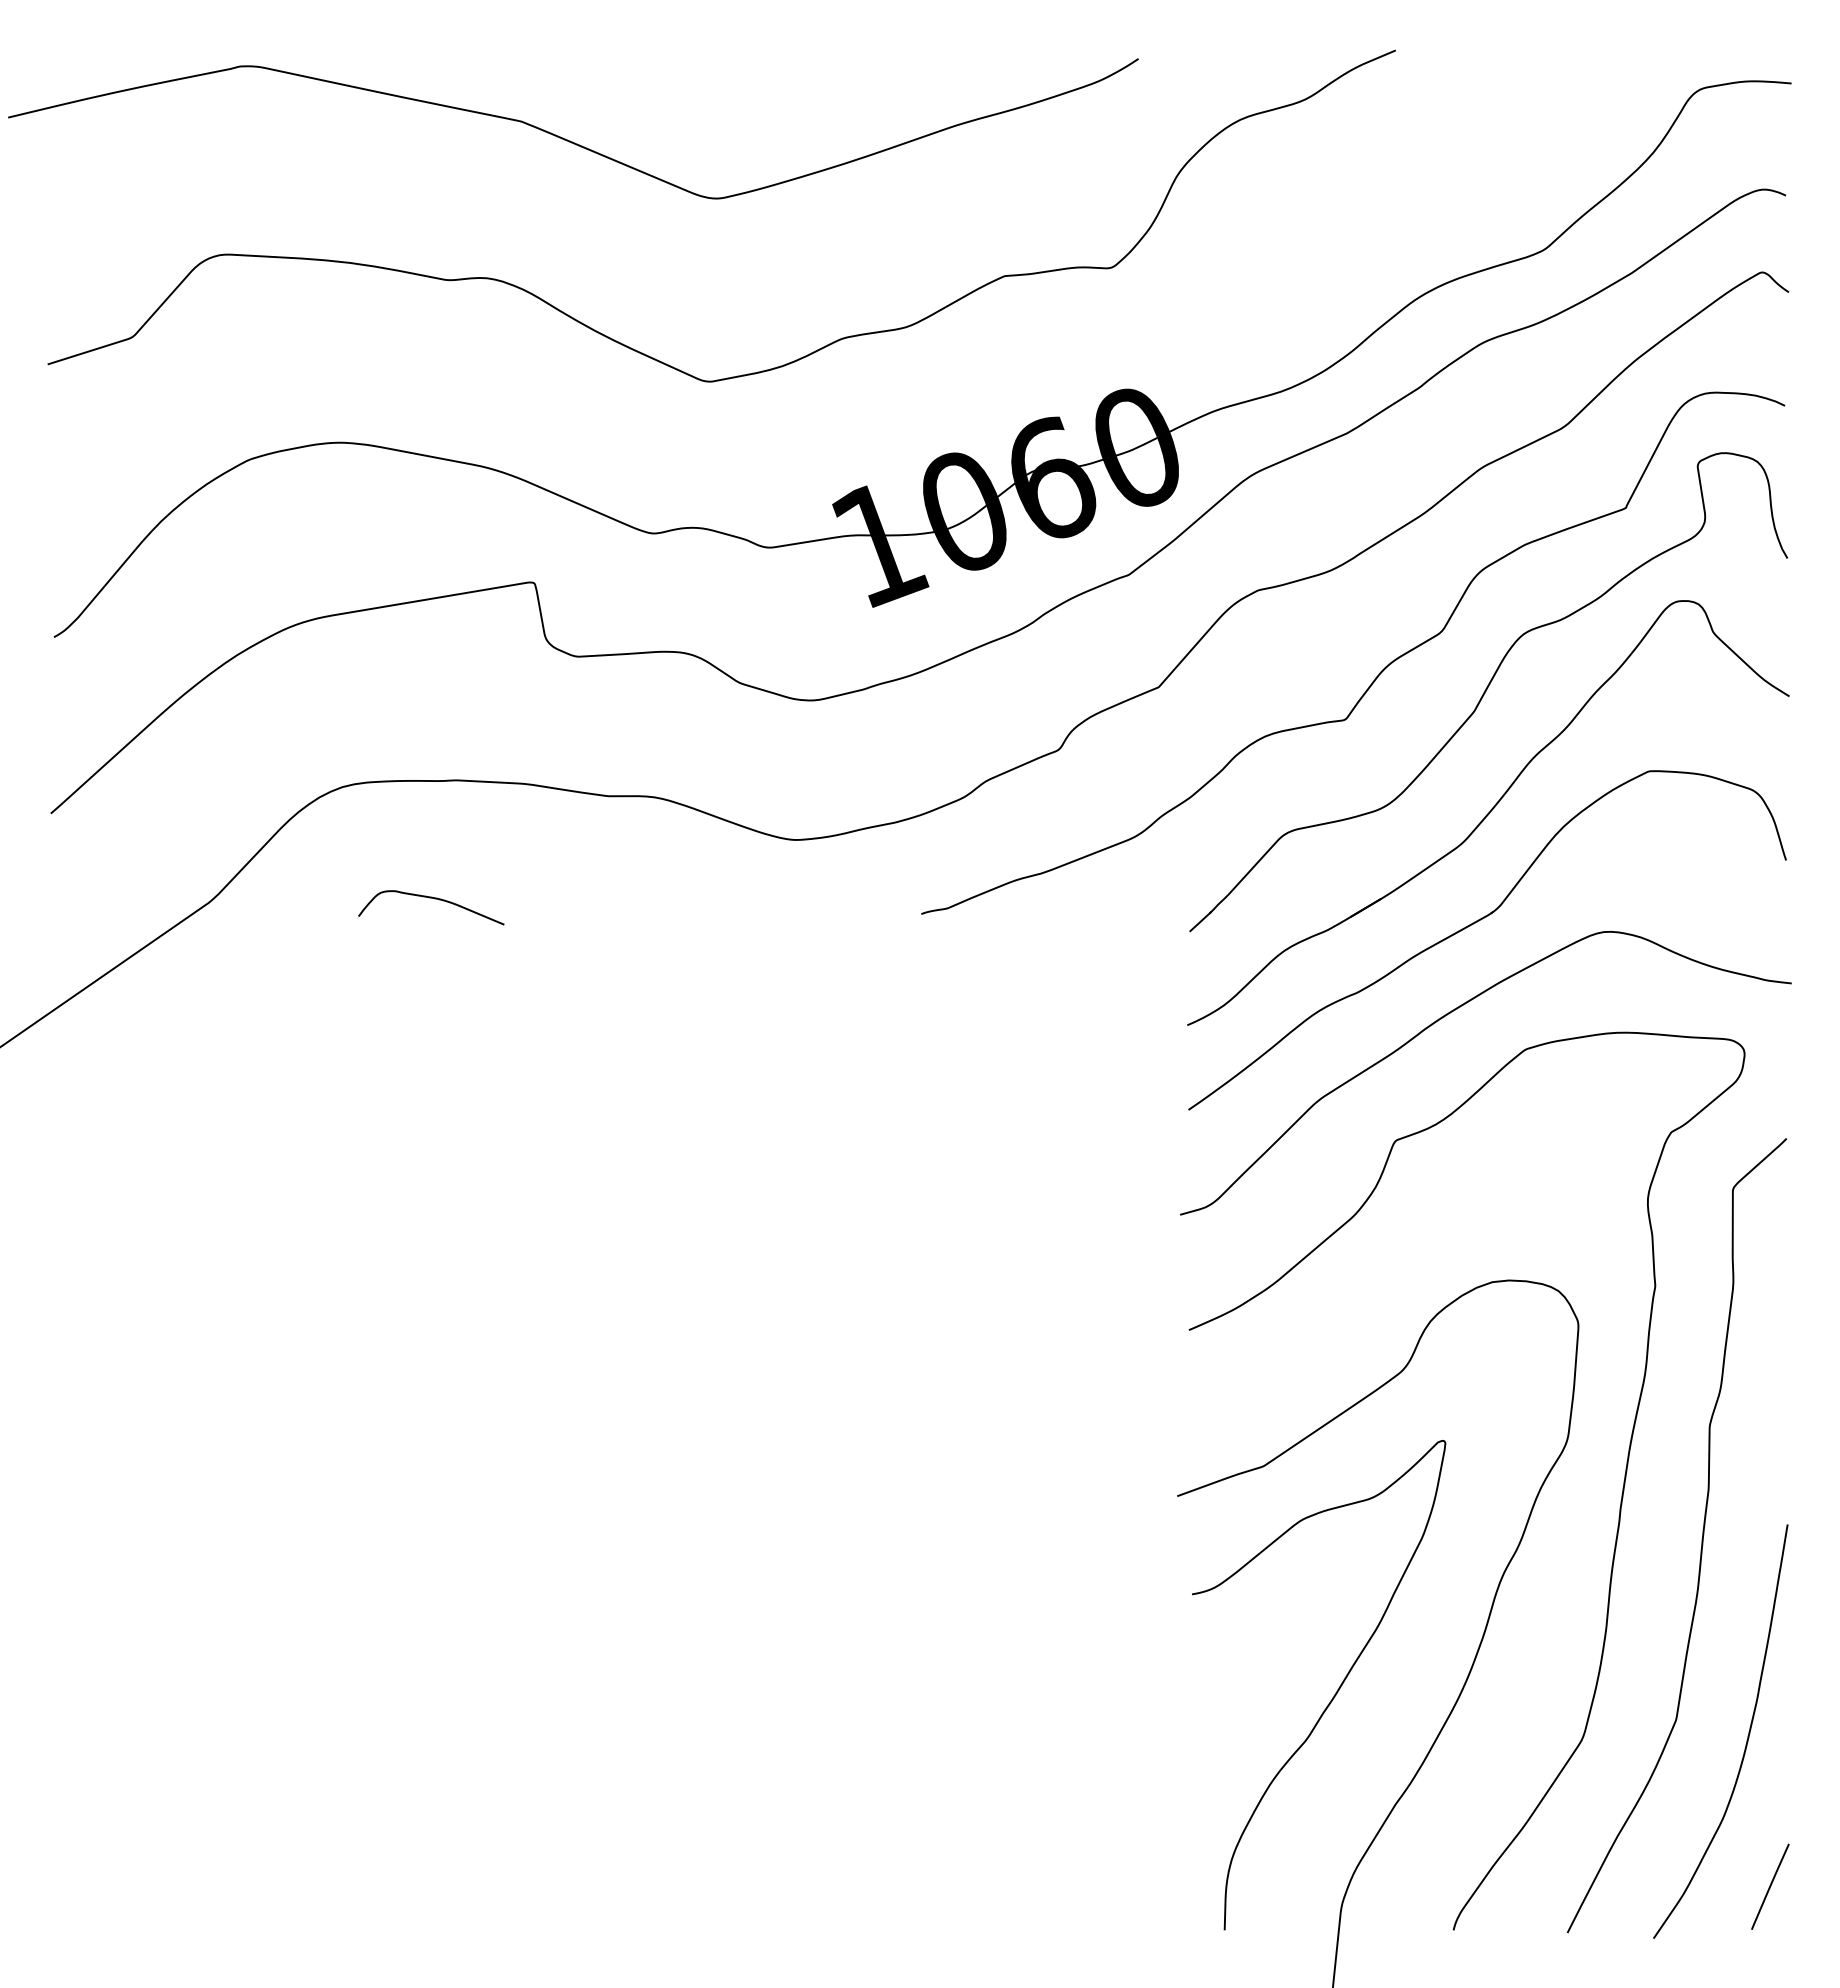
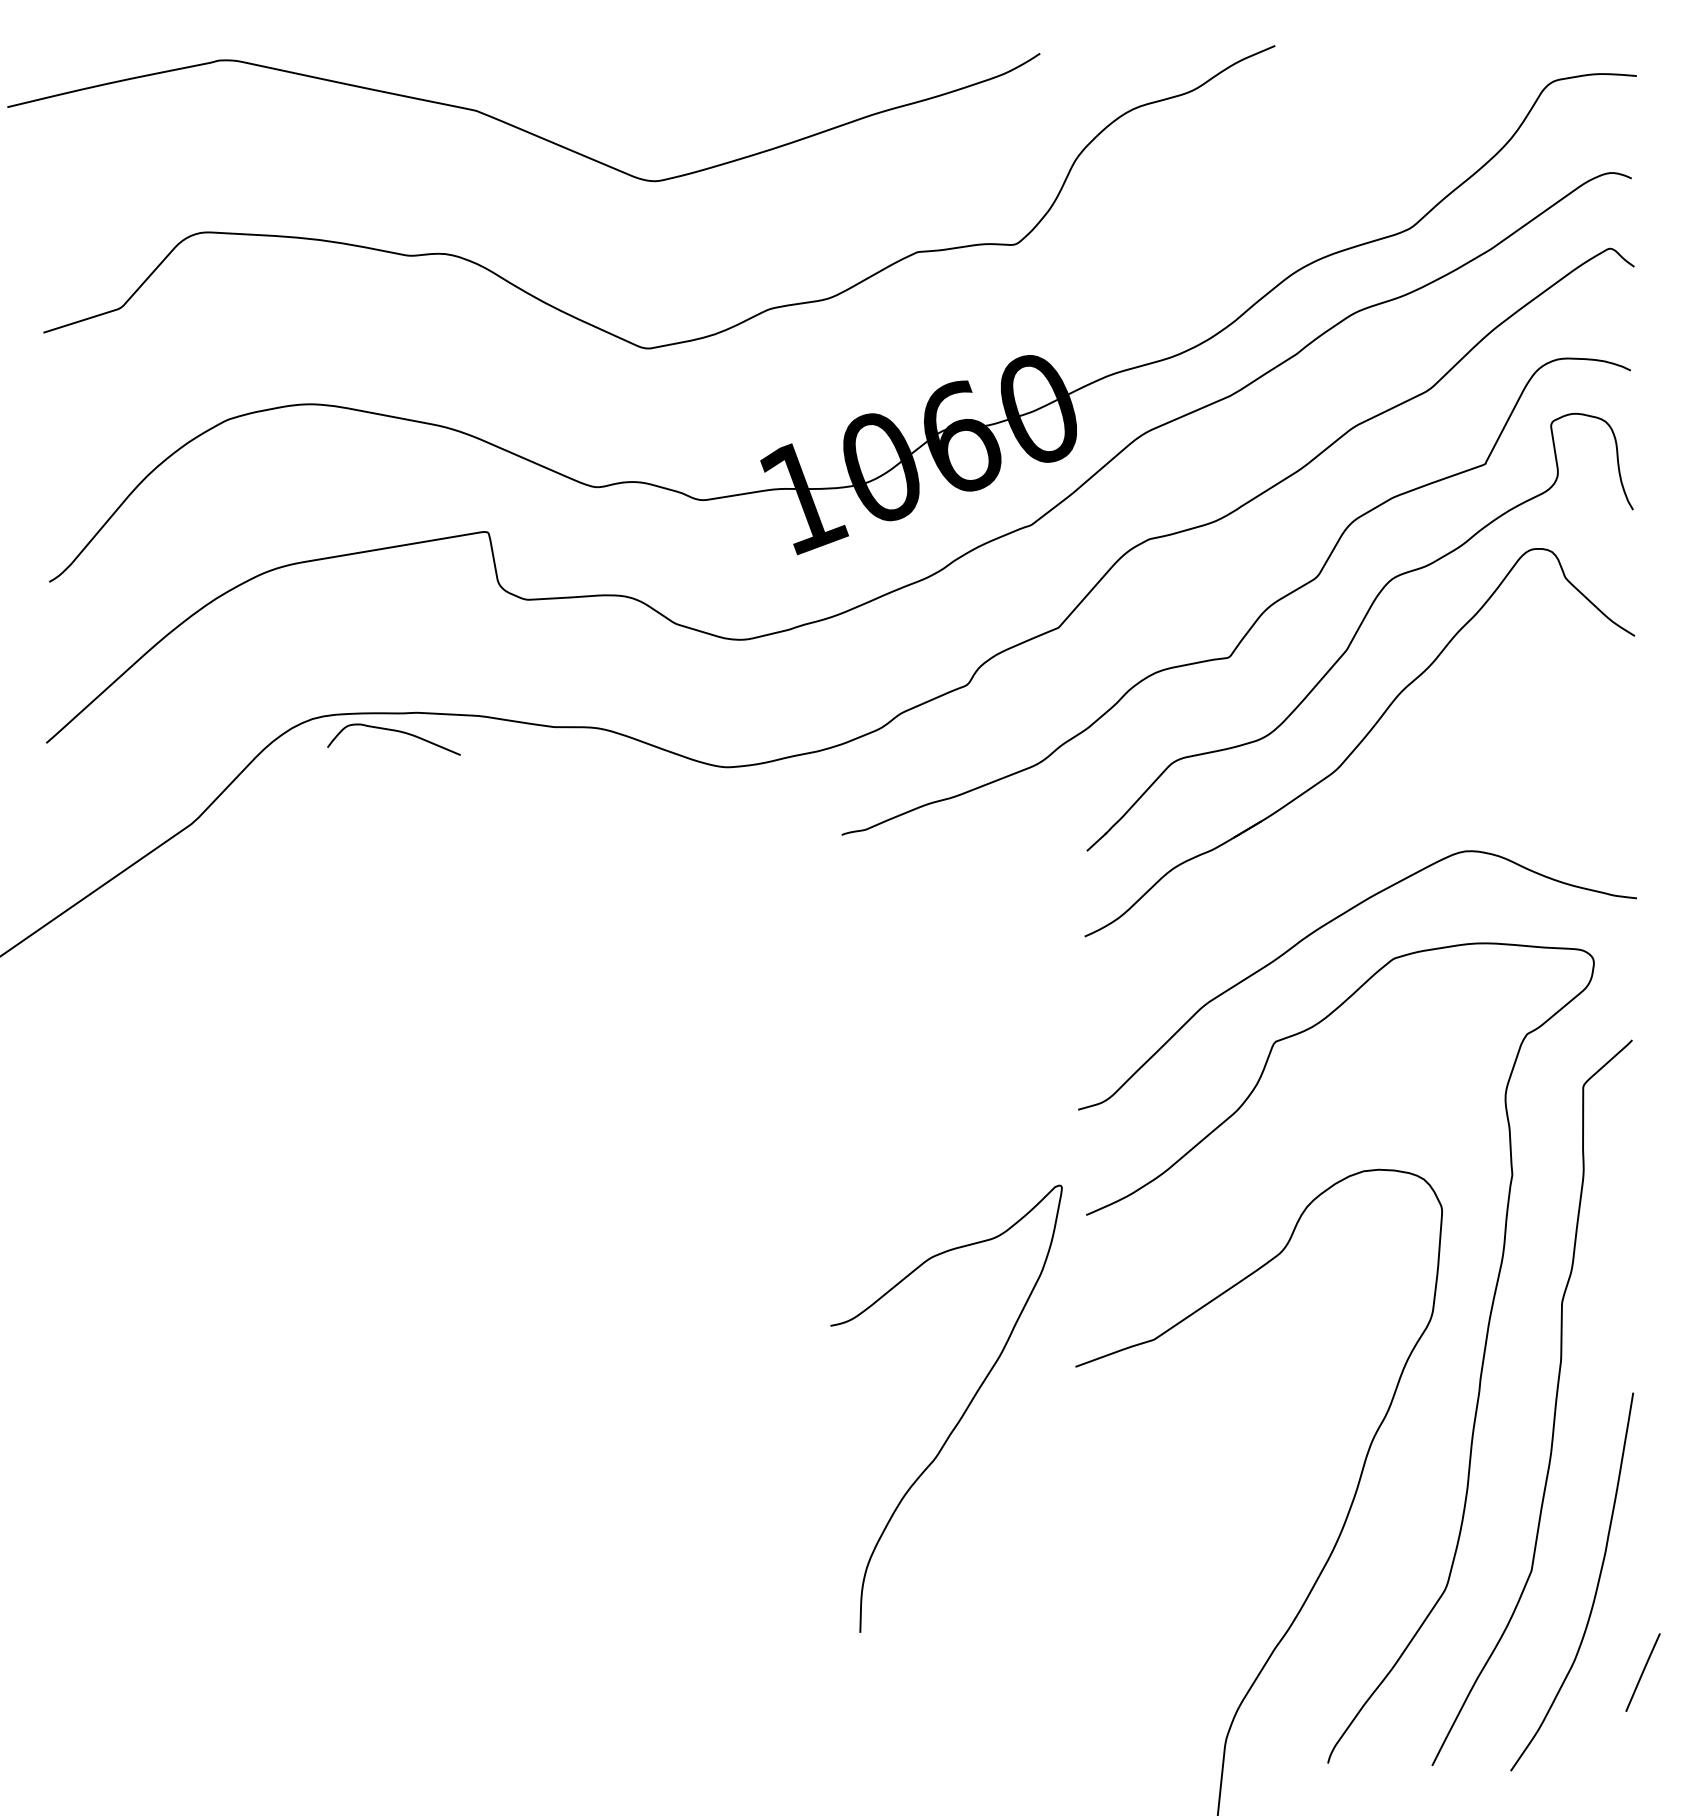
curve: (434, 899) -> (396, 732), moved
part: (1477, 922) -> (1349, 842), removed
curve: (1335, 1692) -> (961, 1415), moved
line: (1770, 1886) -> (1643, 1672), moved

